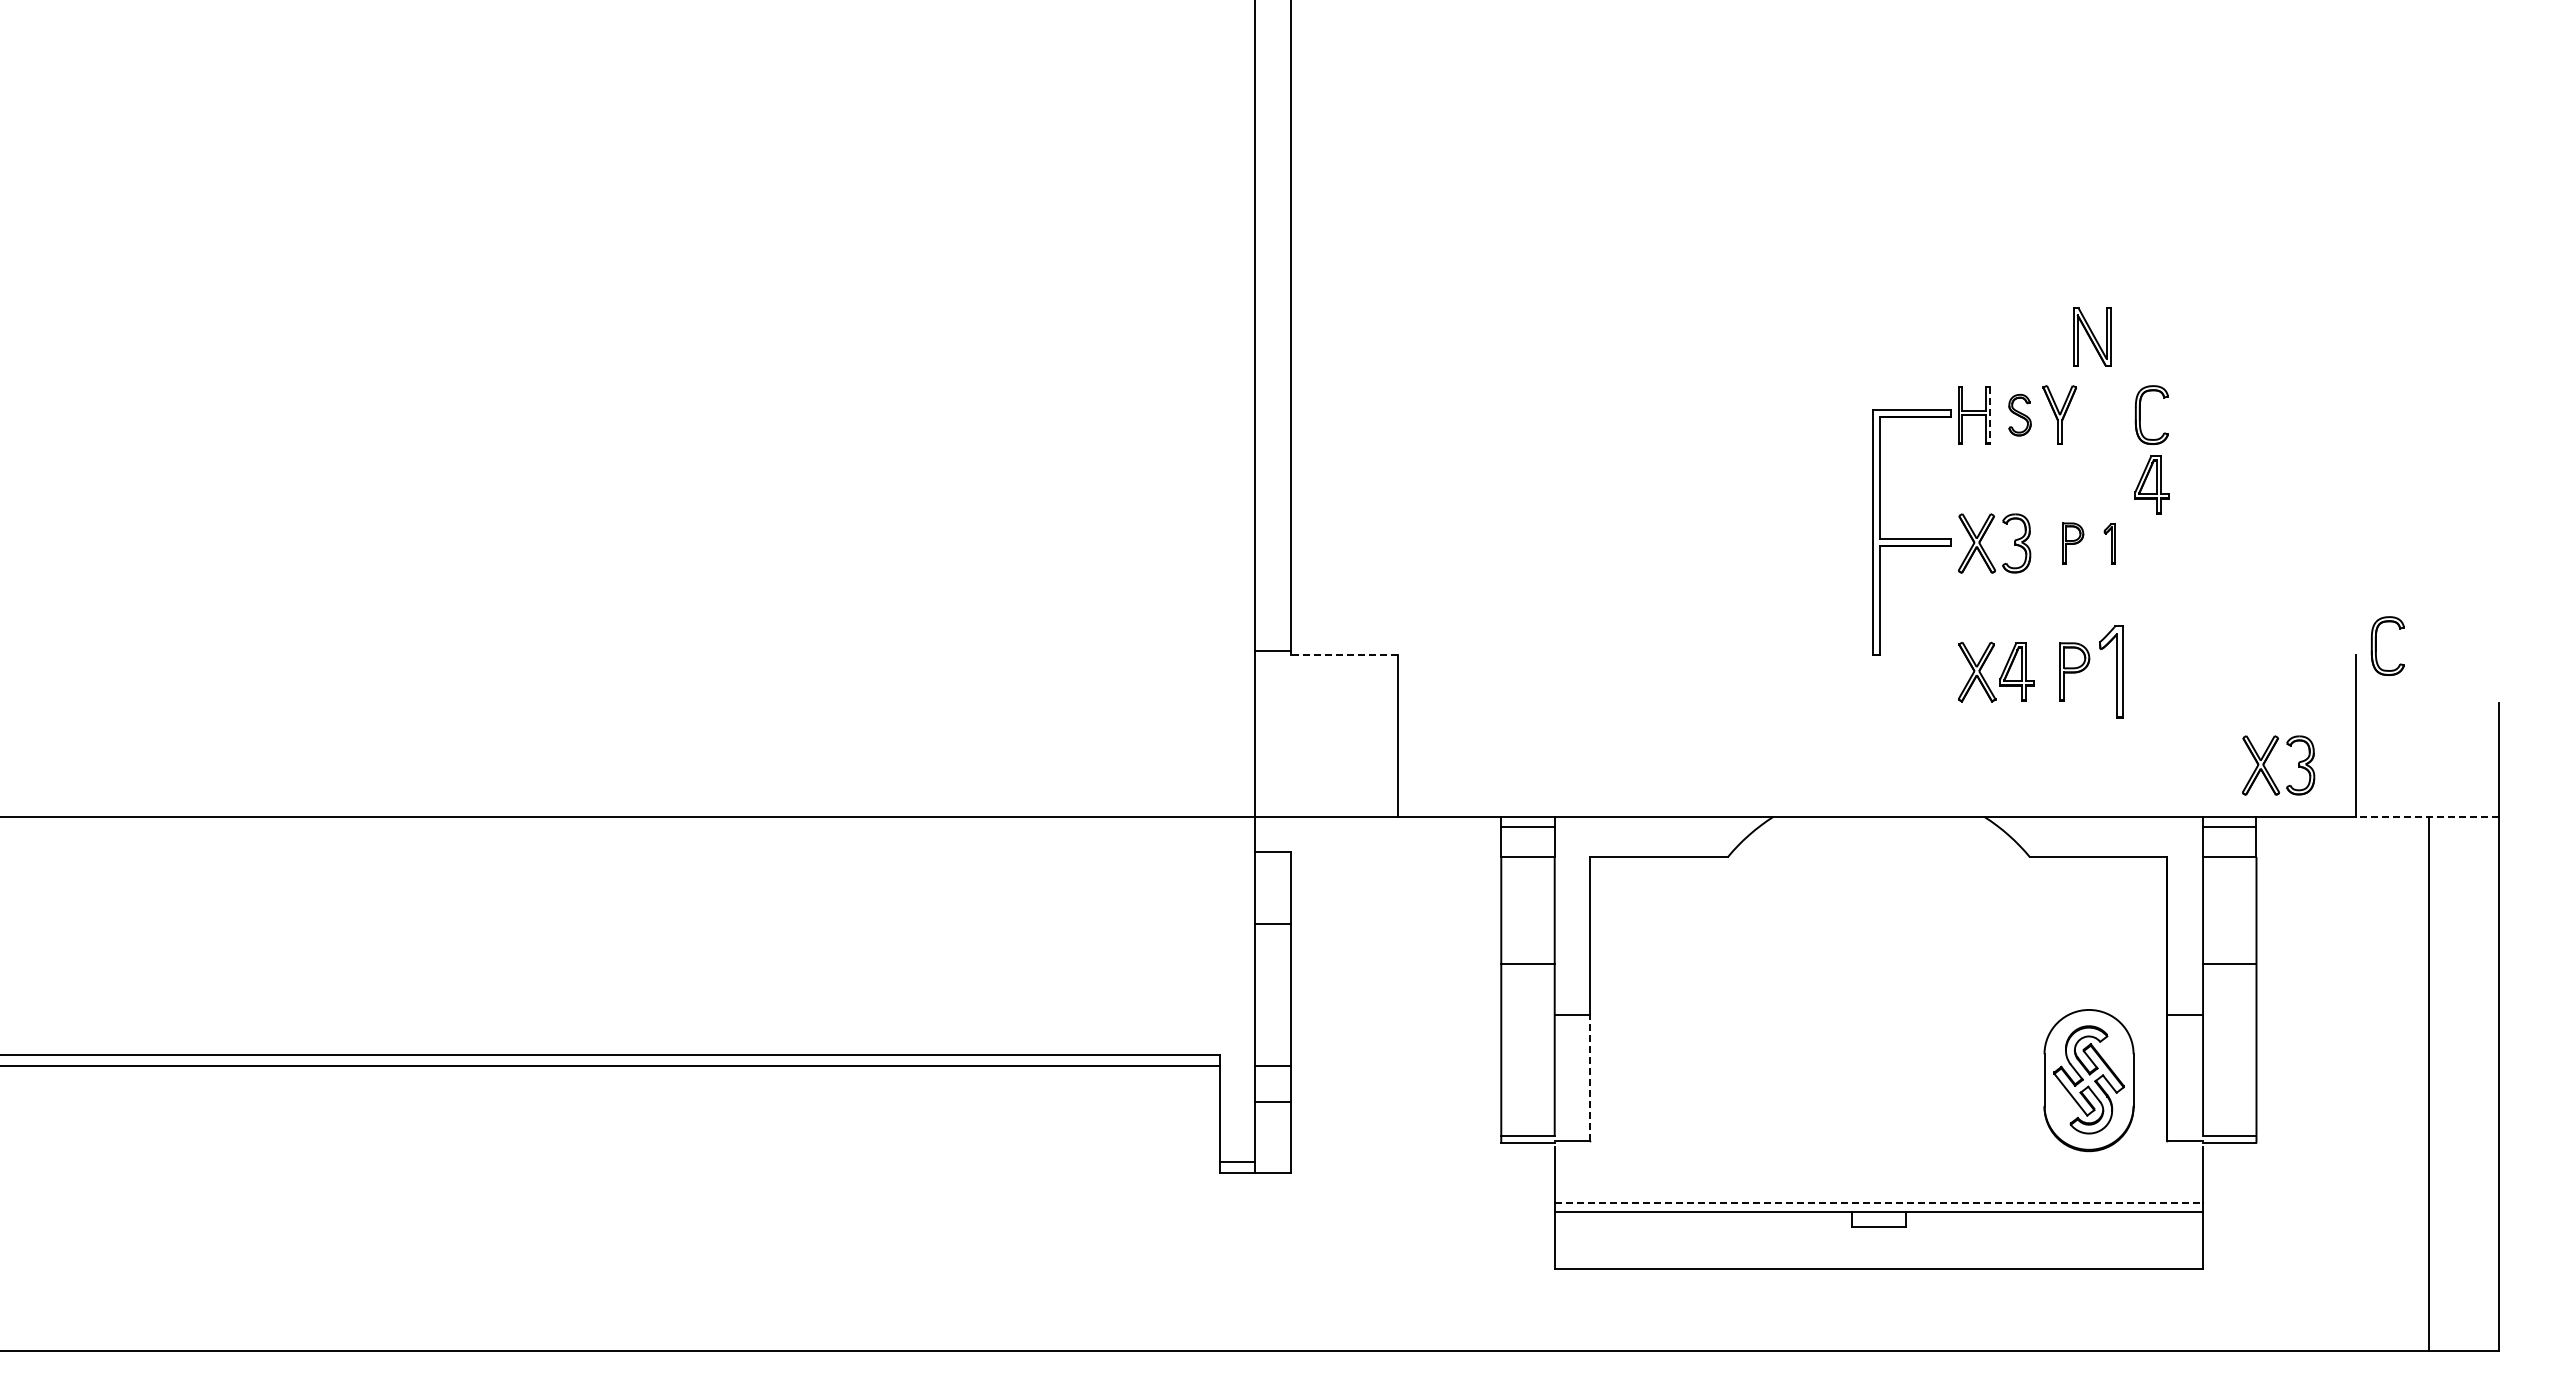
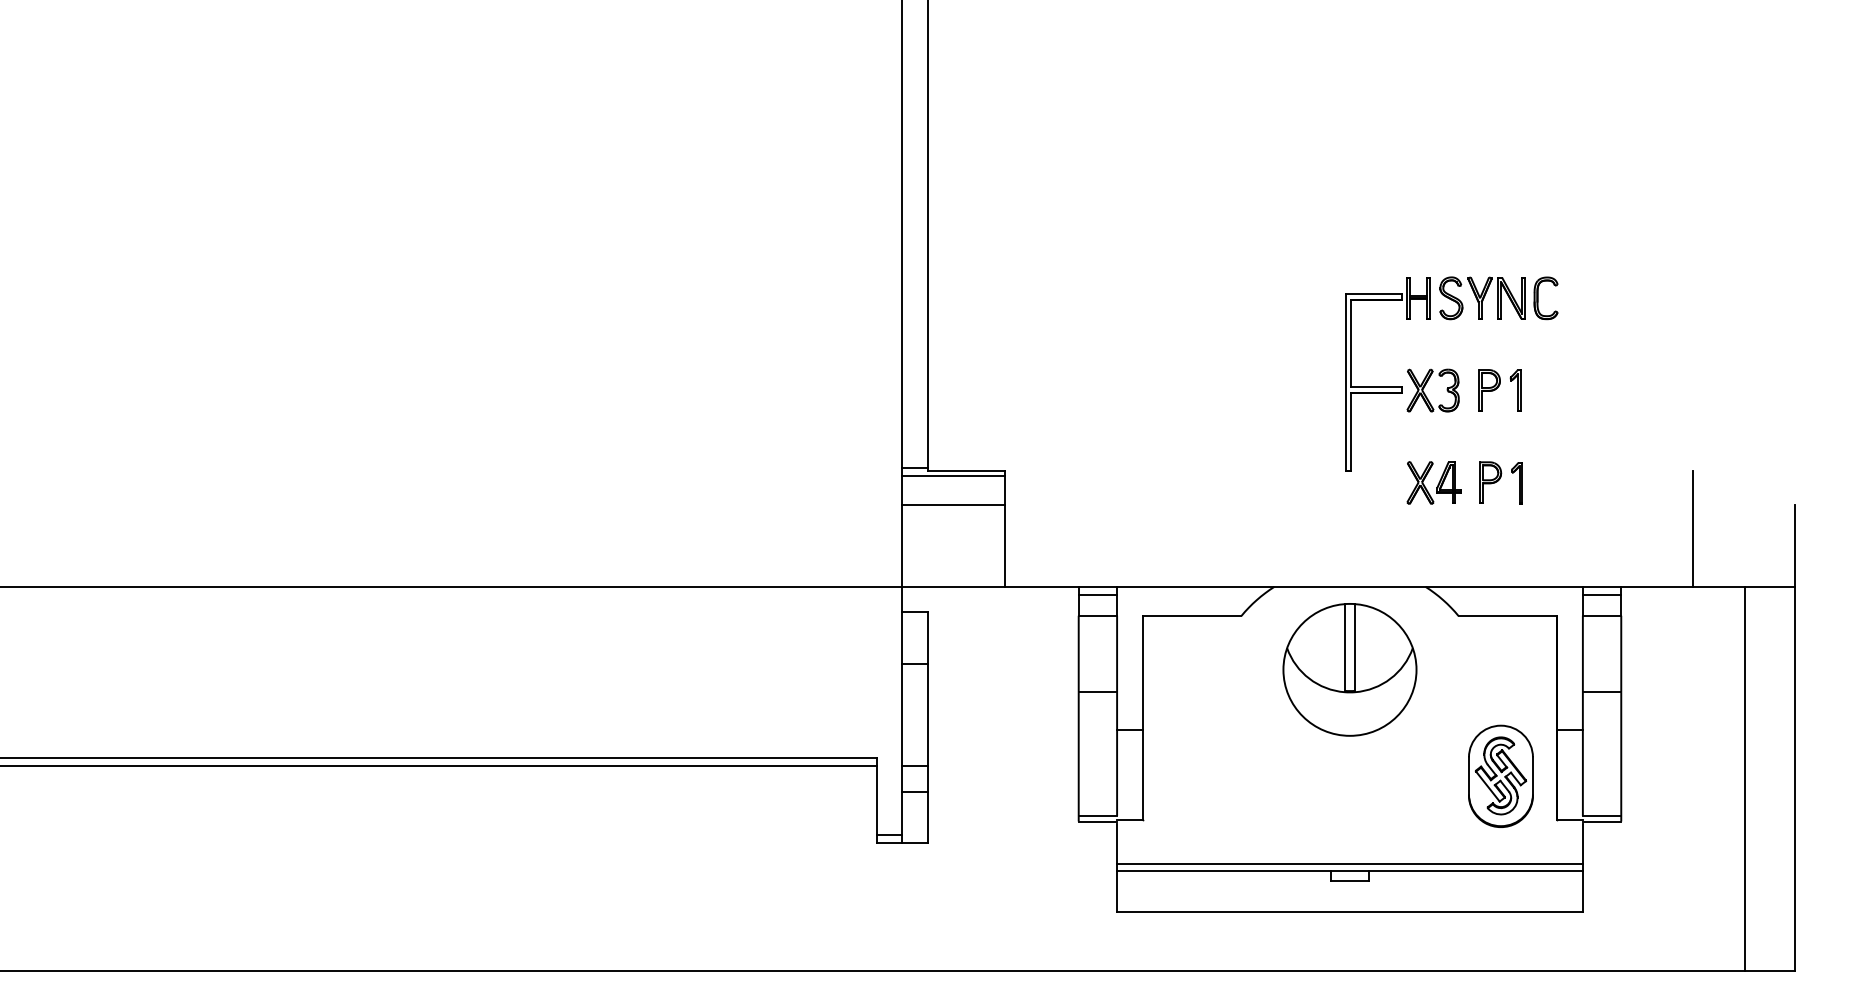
part: (2092, 336) -> (1512, 297), moved
line: (1990, 415) -> (1430, 298), dashed -> solid
part: (2019, 415) -> (1451, 298), size x1.43
part: (2151, 484) -> (1545, 348), removed
part: (2072, 543) -> (1489, 390), size x1.43
part: (2109, 543) -> (1515, 390), size x1.43
part: (2376, 645) -> (1707, 463), removed
line: (1344, 655) -> (966, 471), dashed -> solid
line: (1326, 661) -> (953, 475), added
part: (2111, 672) -> (1517, 483), size x0.62
line: (1326, 702) -> (953, 504), added
part: (2268, 771) -> (1629, 554), removed
line: (2426, 816) -> (1743, 586), dashed -> solid
part: (1878, 931) -> (1349, 669), added
line: (1590, 1078) -> (1142, 774), dashed -> solid
line: (1879, 1202) -> (1350, 864), dashed -> solid

